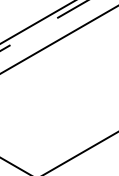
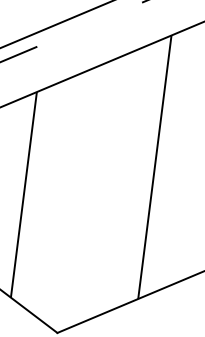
line: (73, 94) -> (155, 166), added
line: (12, 115) -> (22, 194), added

